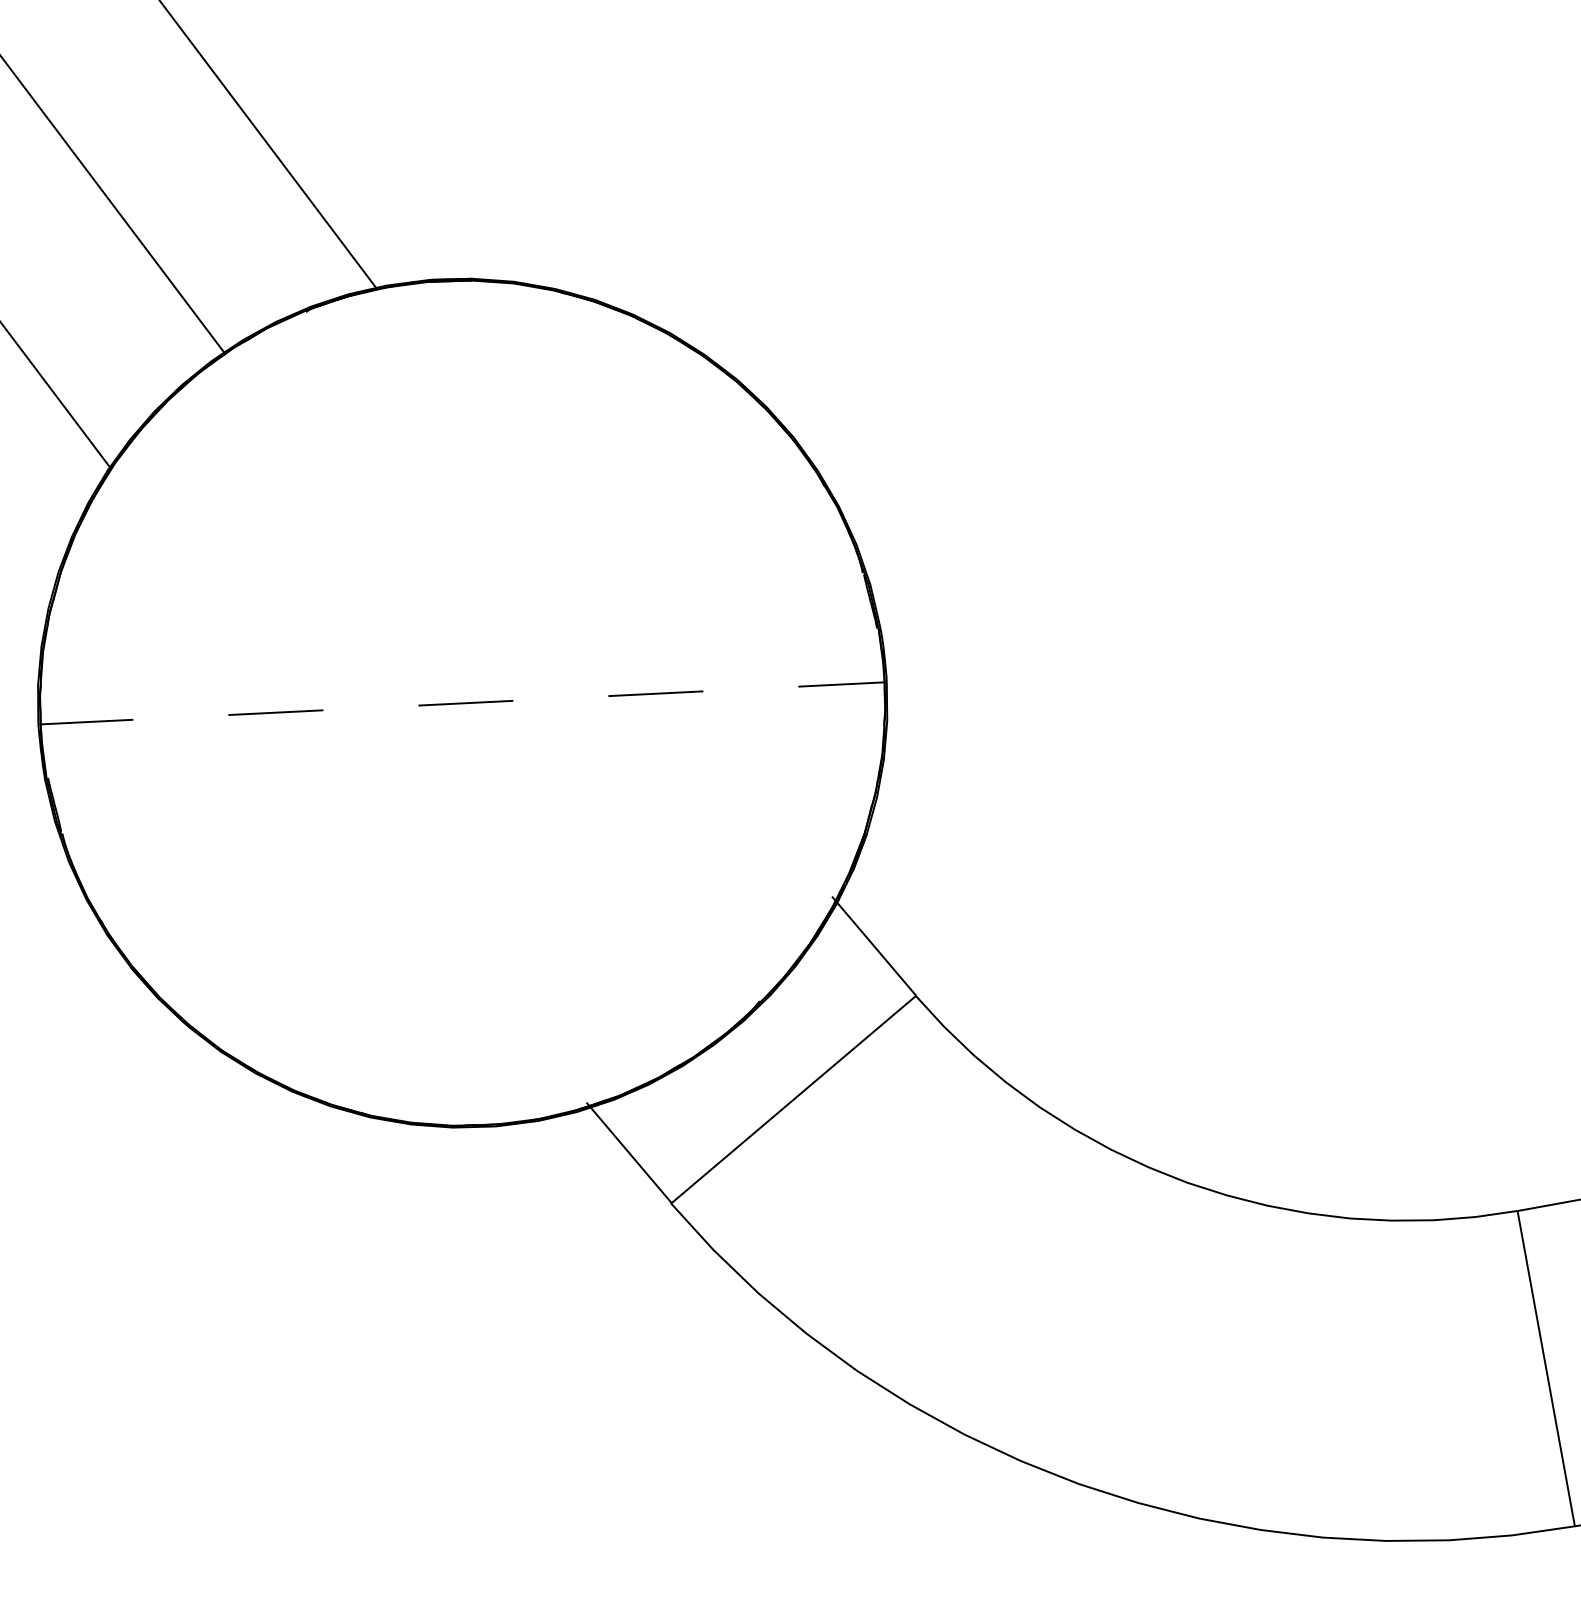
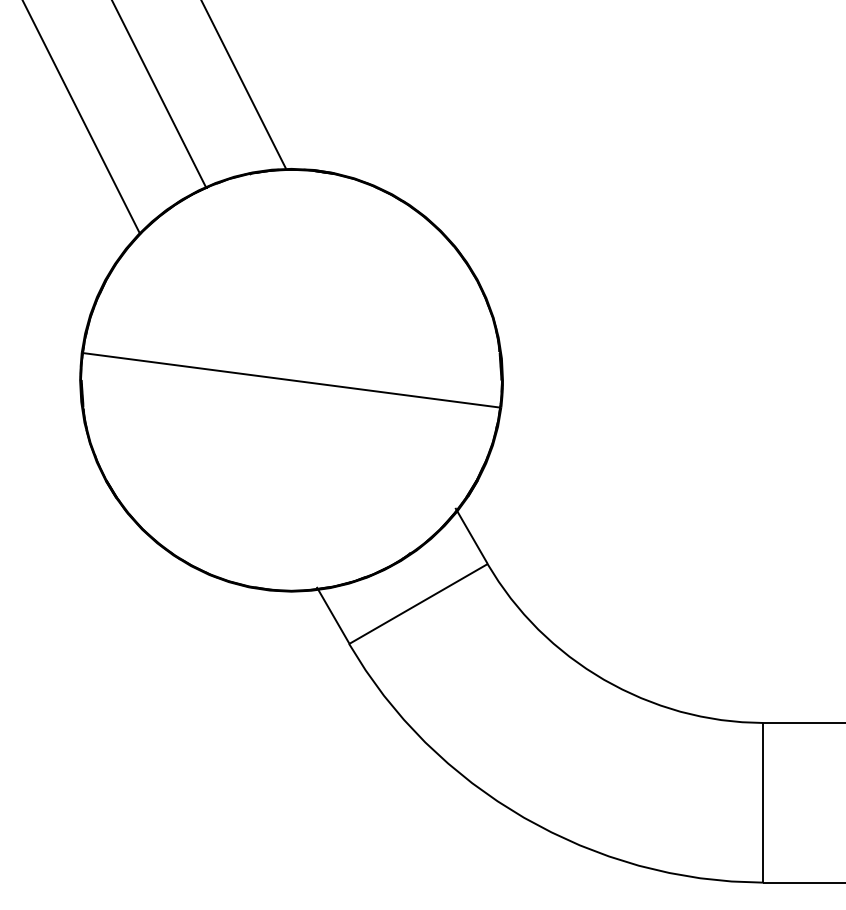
line: (462, 703) -> (291, 380), dashed -> solid

